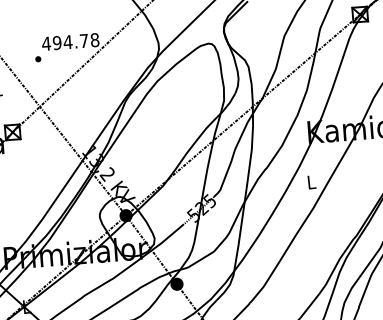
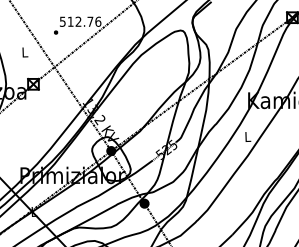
text: (70, 41) -> (80, 21), 494.78 -> 512.76

